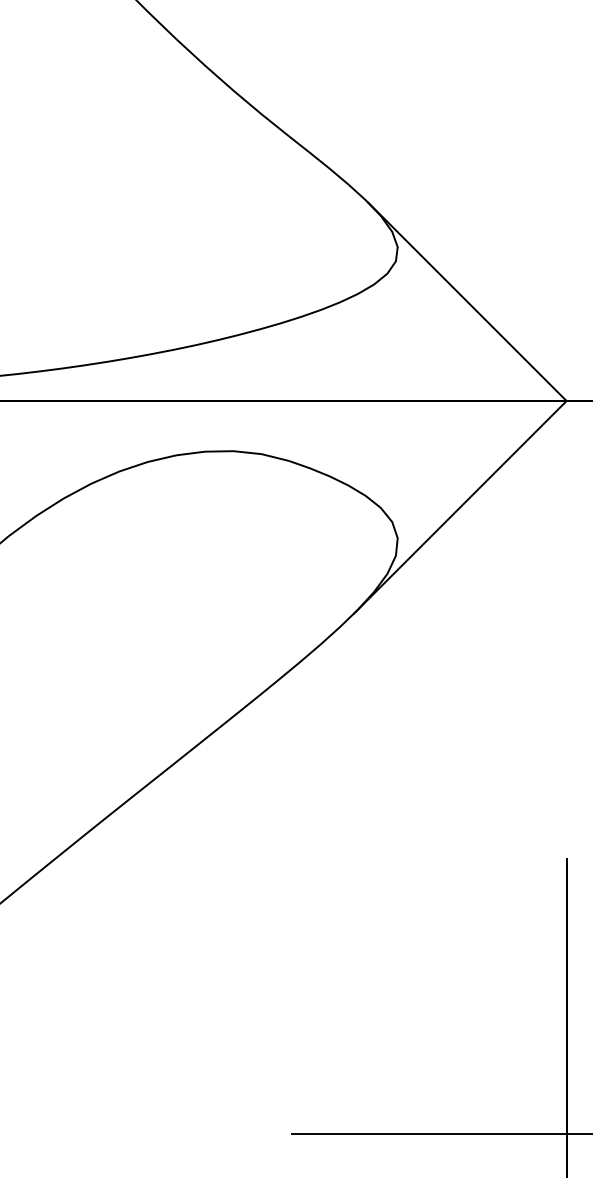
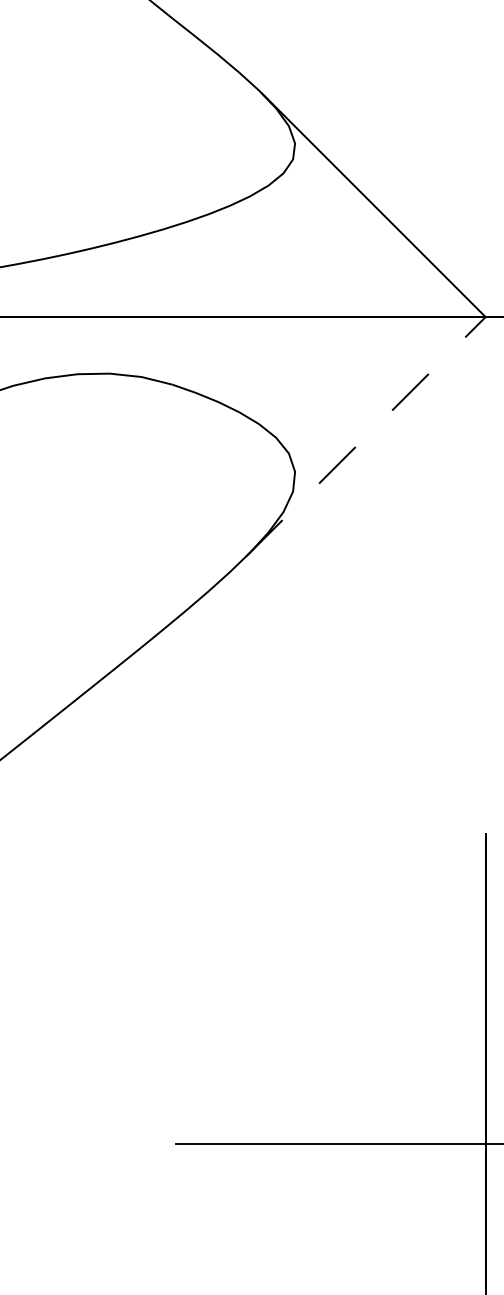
line: (460, 506) -> (365, 436), solid -> dashed

